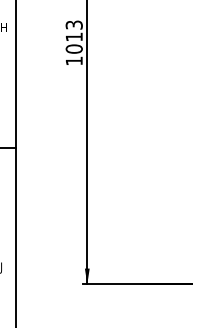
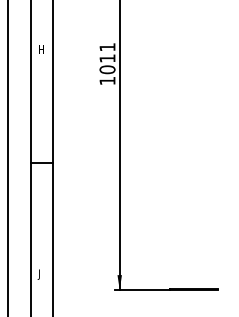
text: (74, 25) -> (107, 47), 1013 -> 1011

